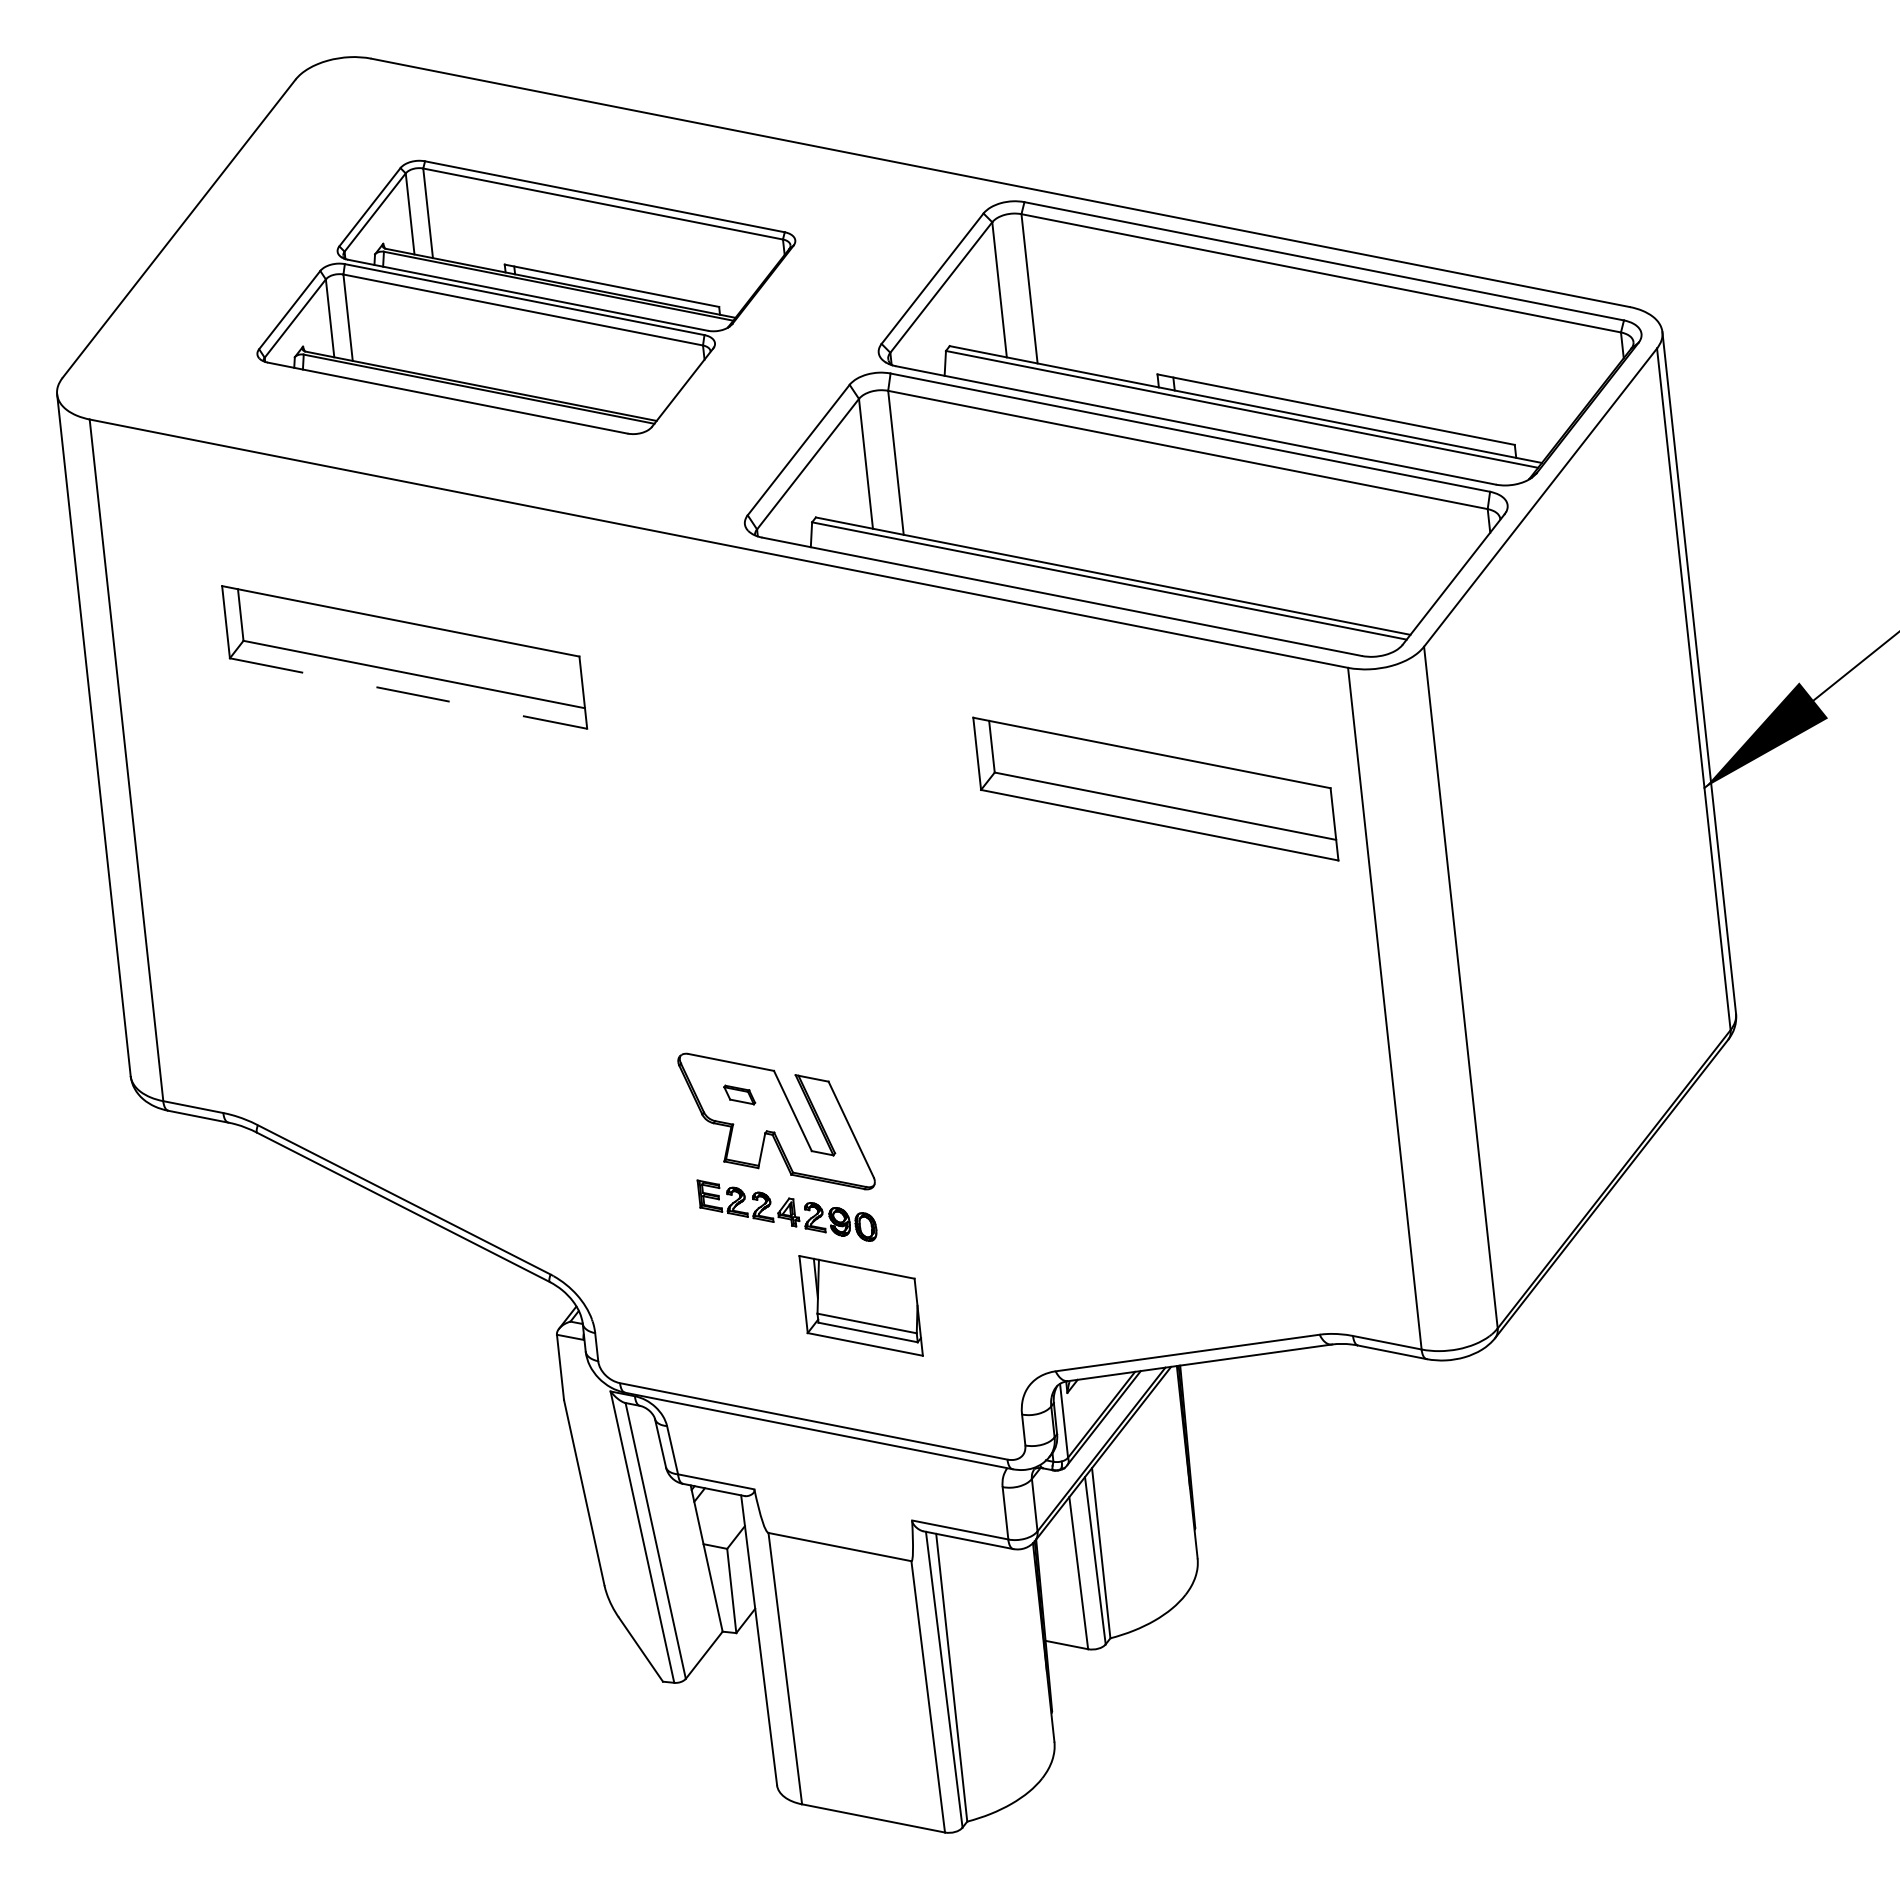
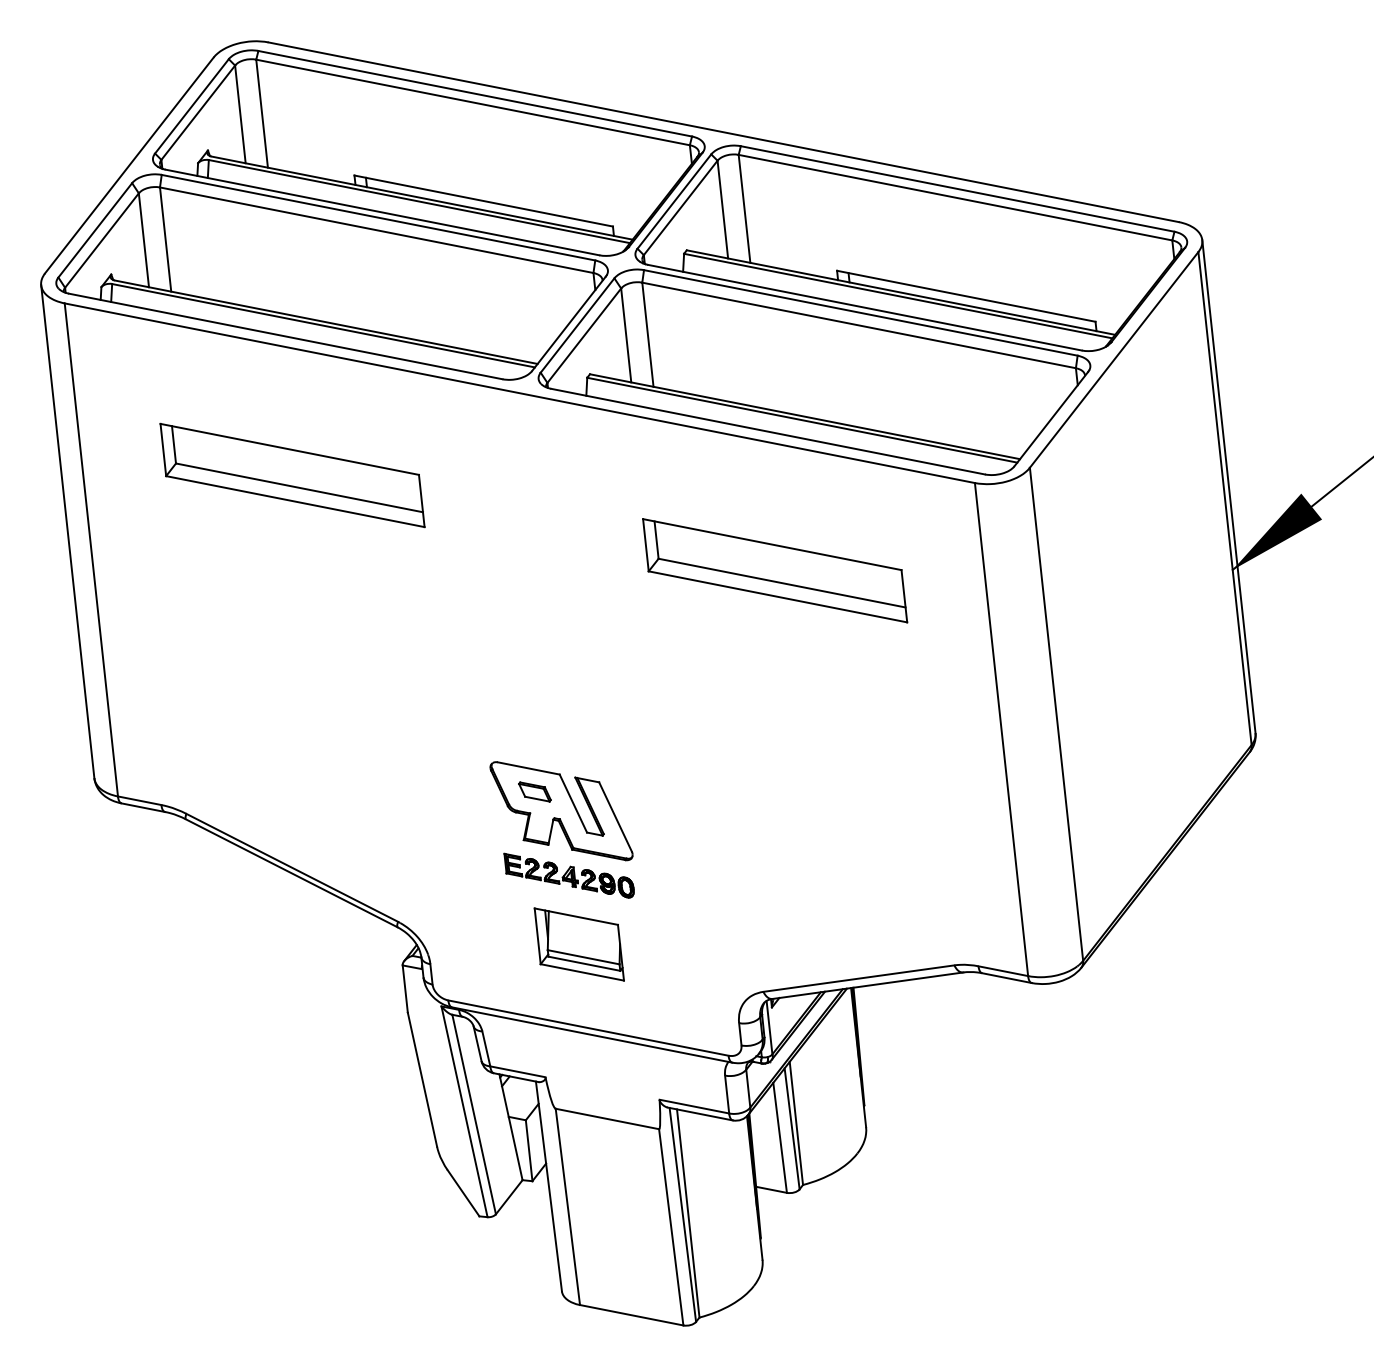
part: (526, 297) -> (380, 215), size x1.67
line: (409, 693) -> (296, 501), dashed -> solid
part: (1155, 788) -> (774, 570), moved
part: (739, 1094) -> (534, 791), size x1.43
part: (860, 1305) -> (578, 944), moved

